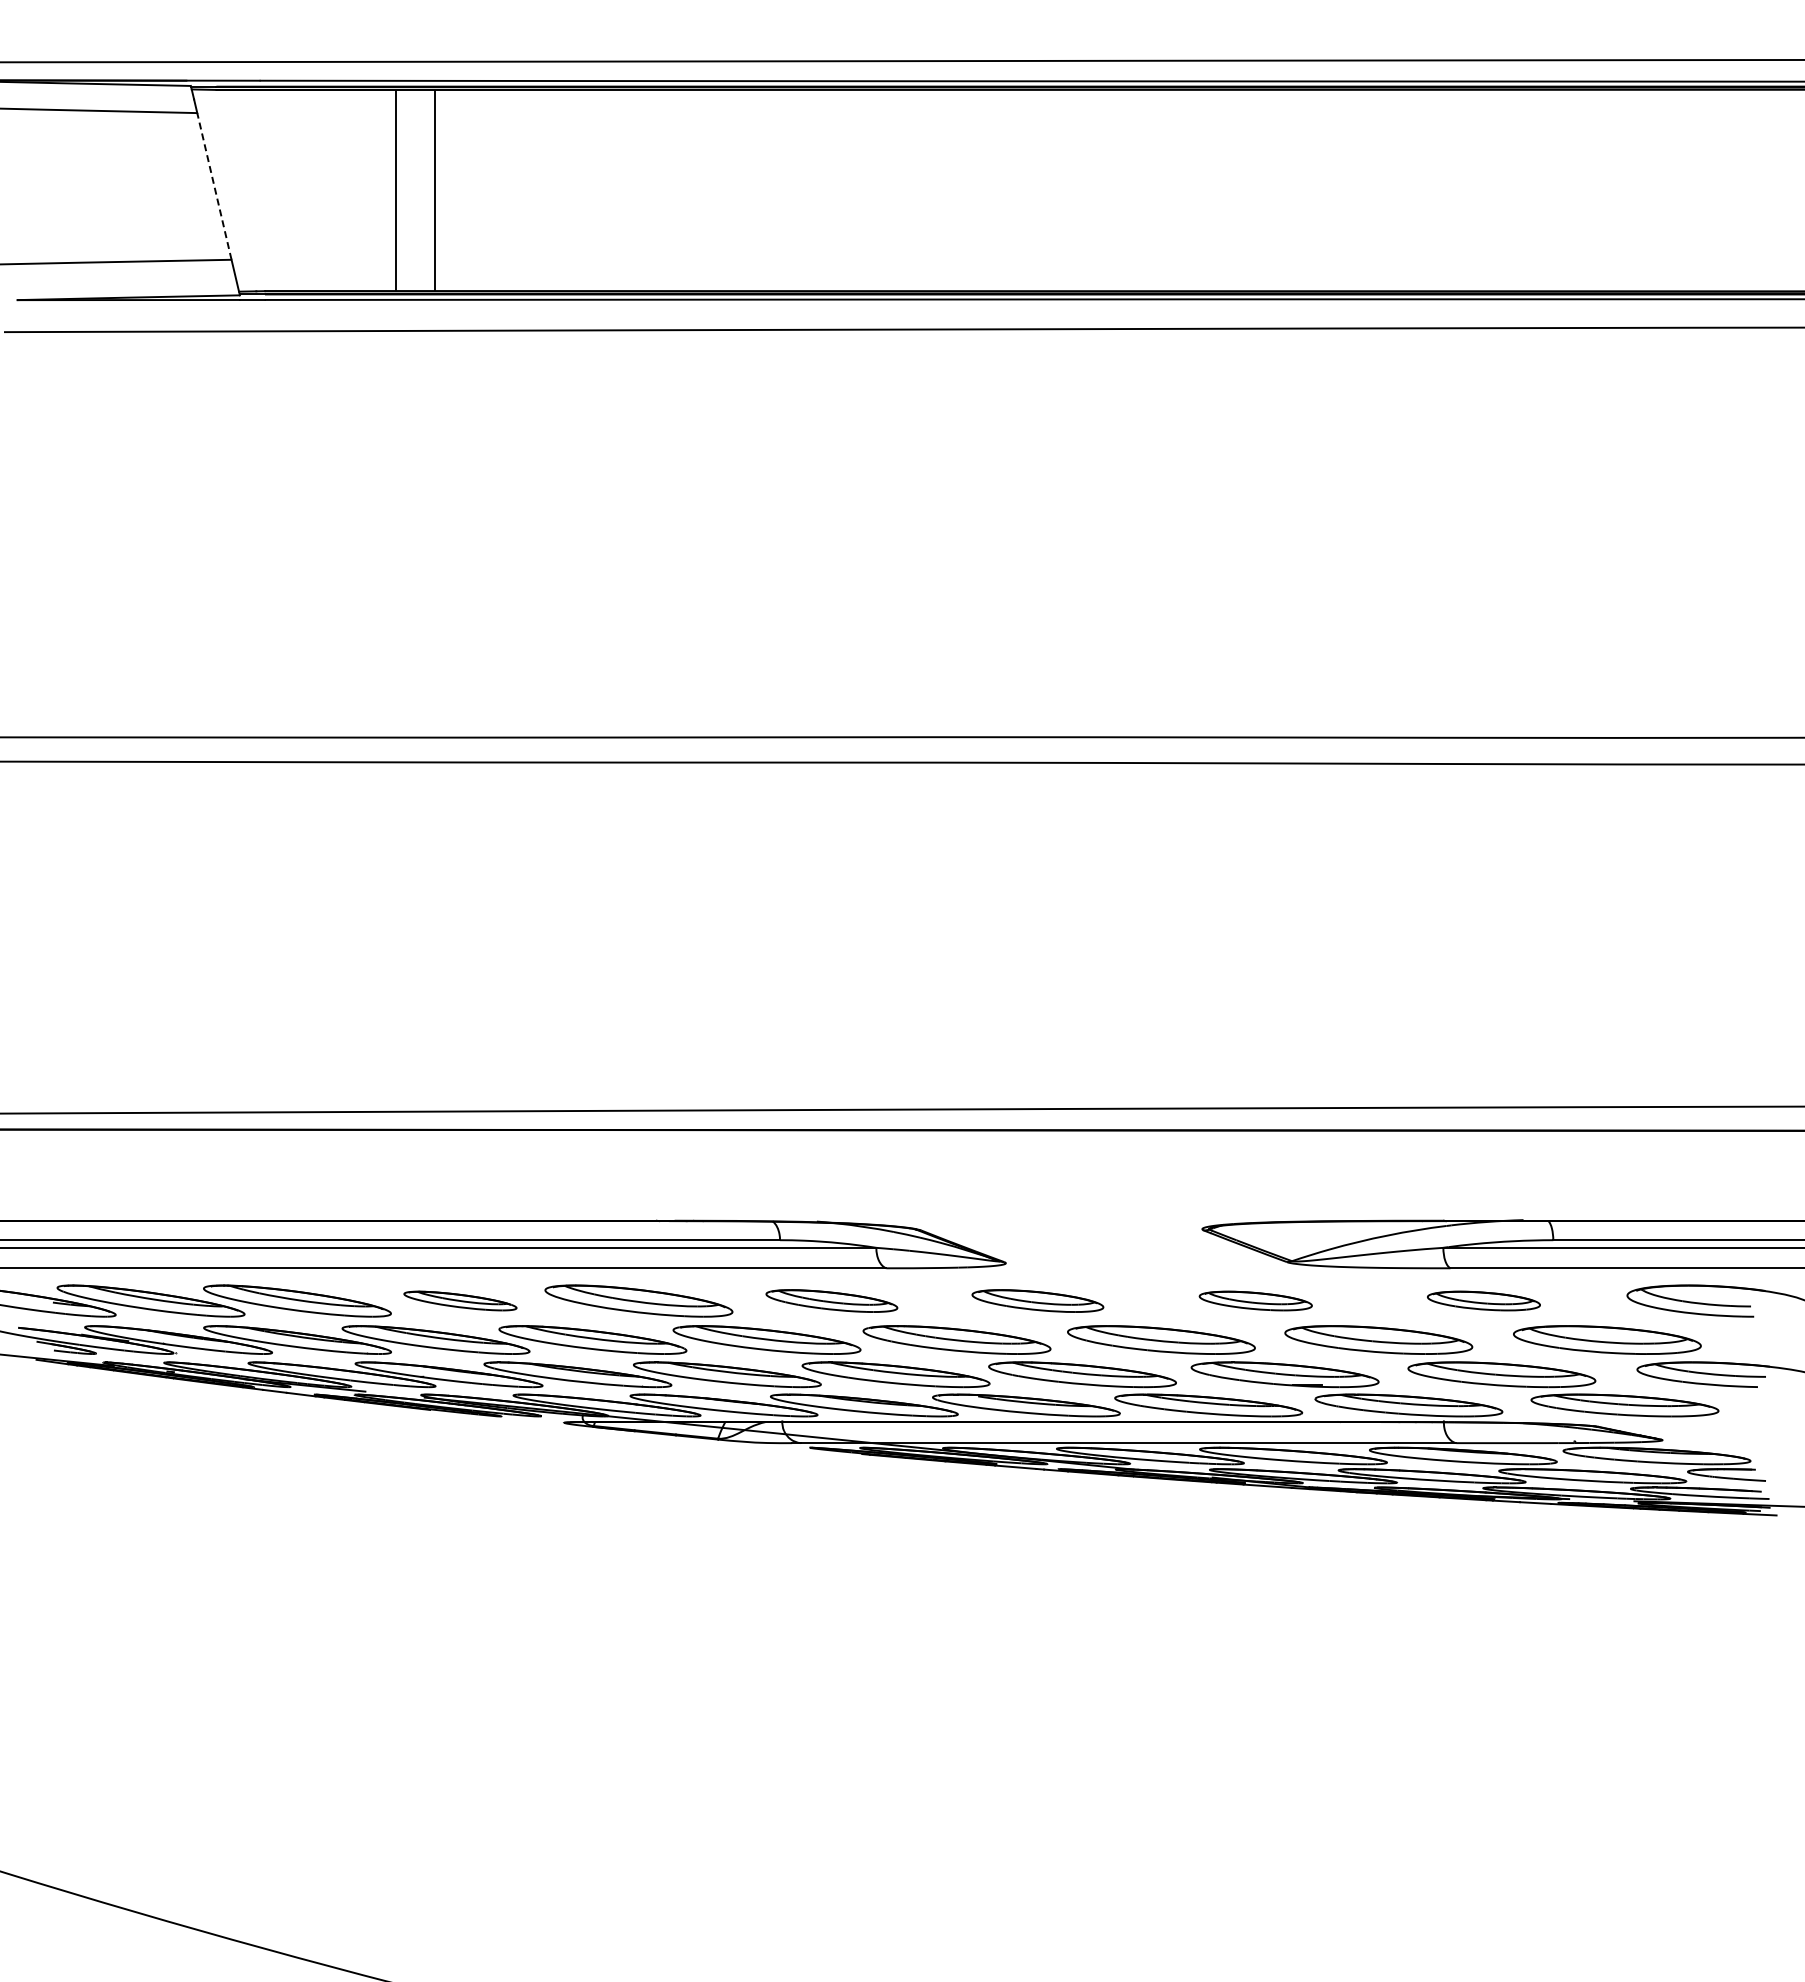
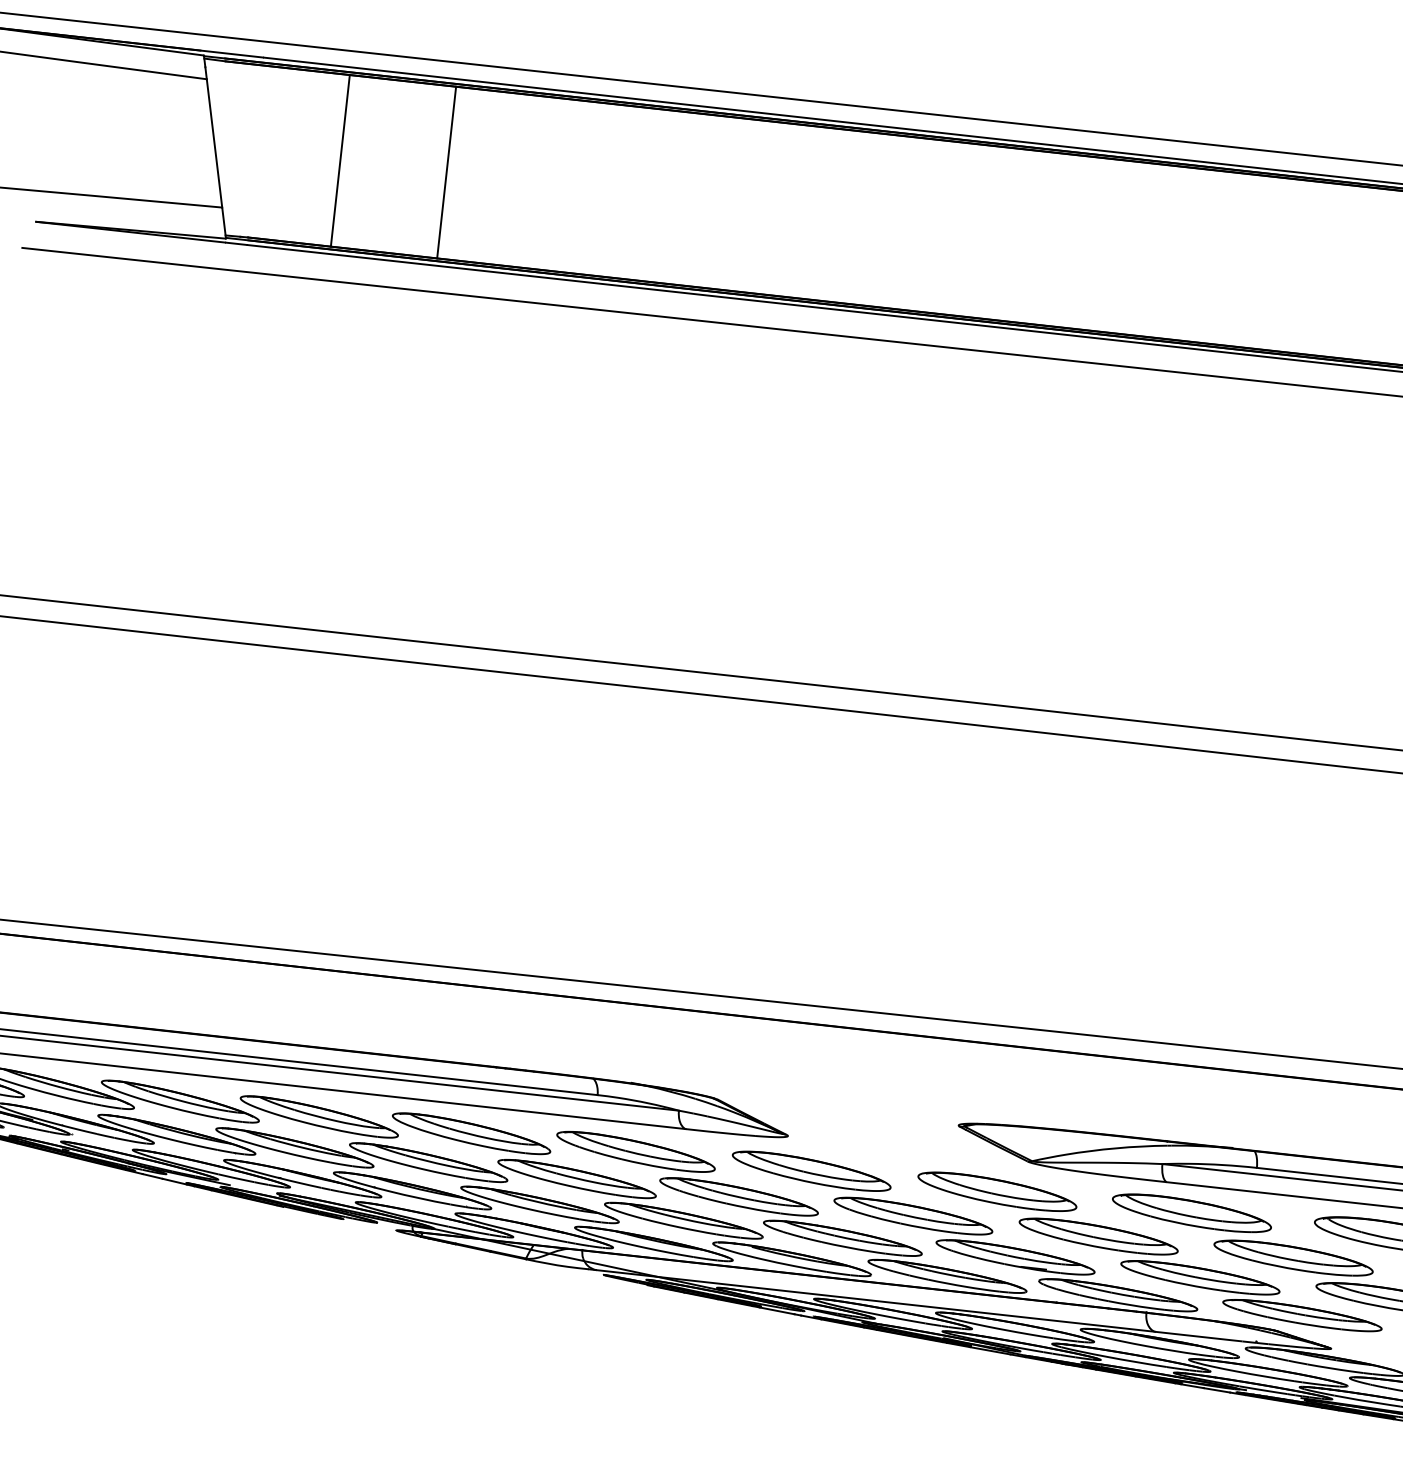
line: (214, 185) -> (214, 142), dashed -> solid
line: (396, 190) -> (446, 172), moved
line: (435, 190) -> (340, 160), moved
part: (460, 1300) -> (319, 1116), size x1.67
part: (831, 1300) -> (635, 1151), size x1.43
part: (1037, 1300) -> (811, 1170), size x1.43
part: (1255, 1300) -> (997, 1191), size x1.67
part: (1483, 1300) -> (1191, 1212), size x1.67

